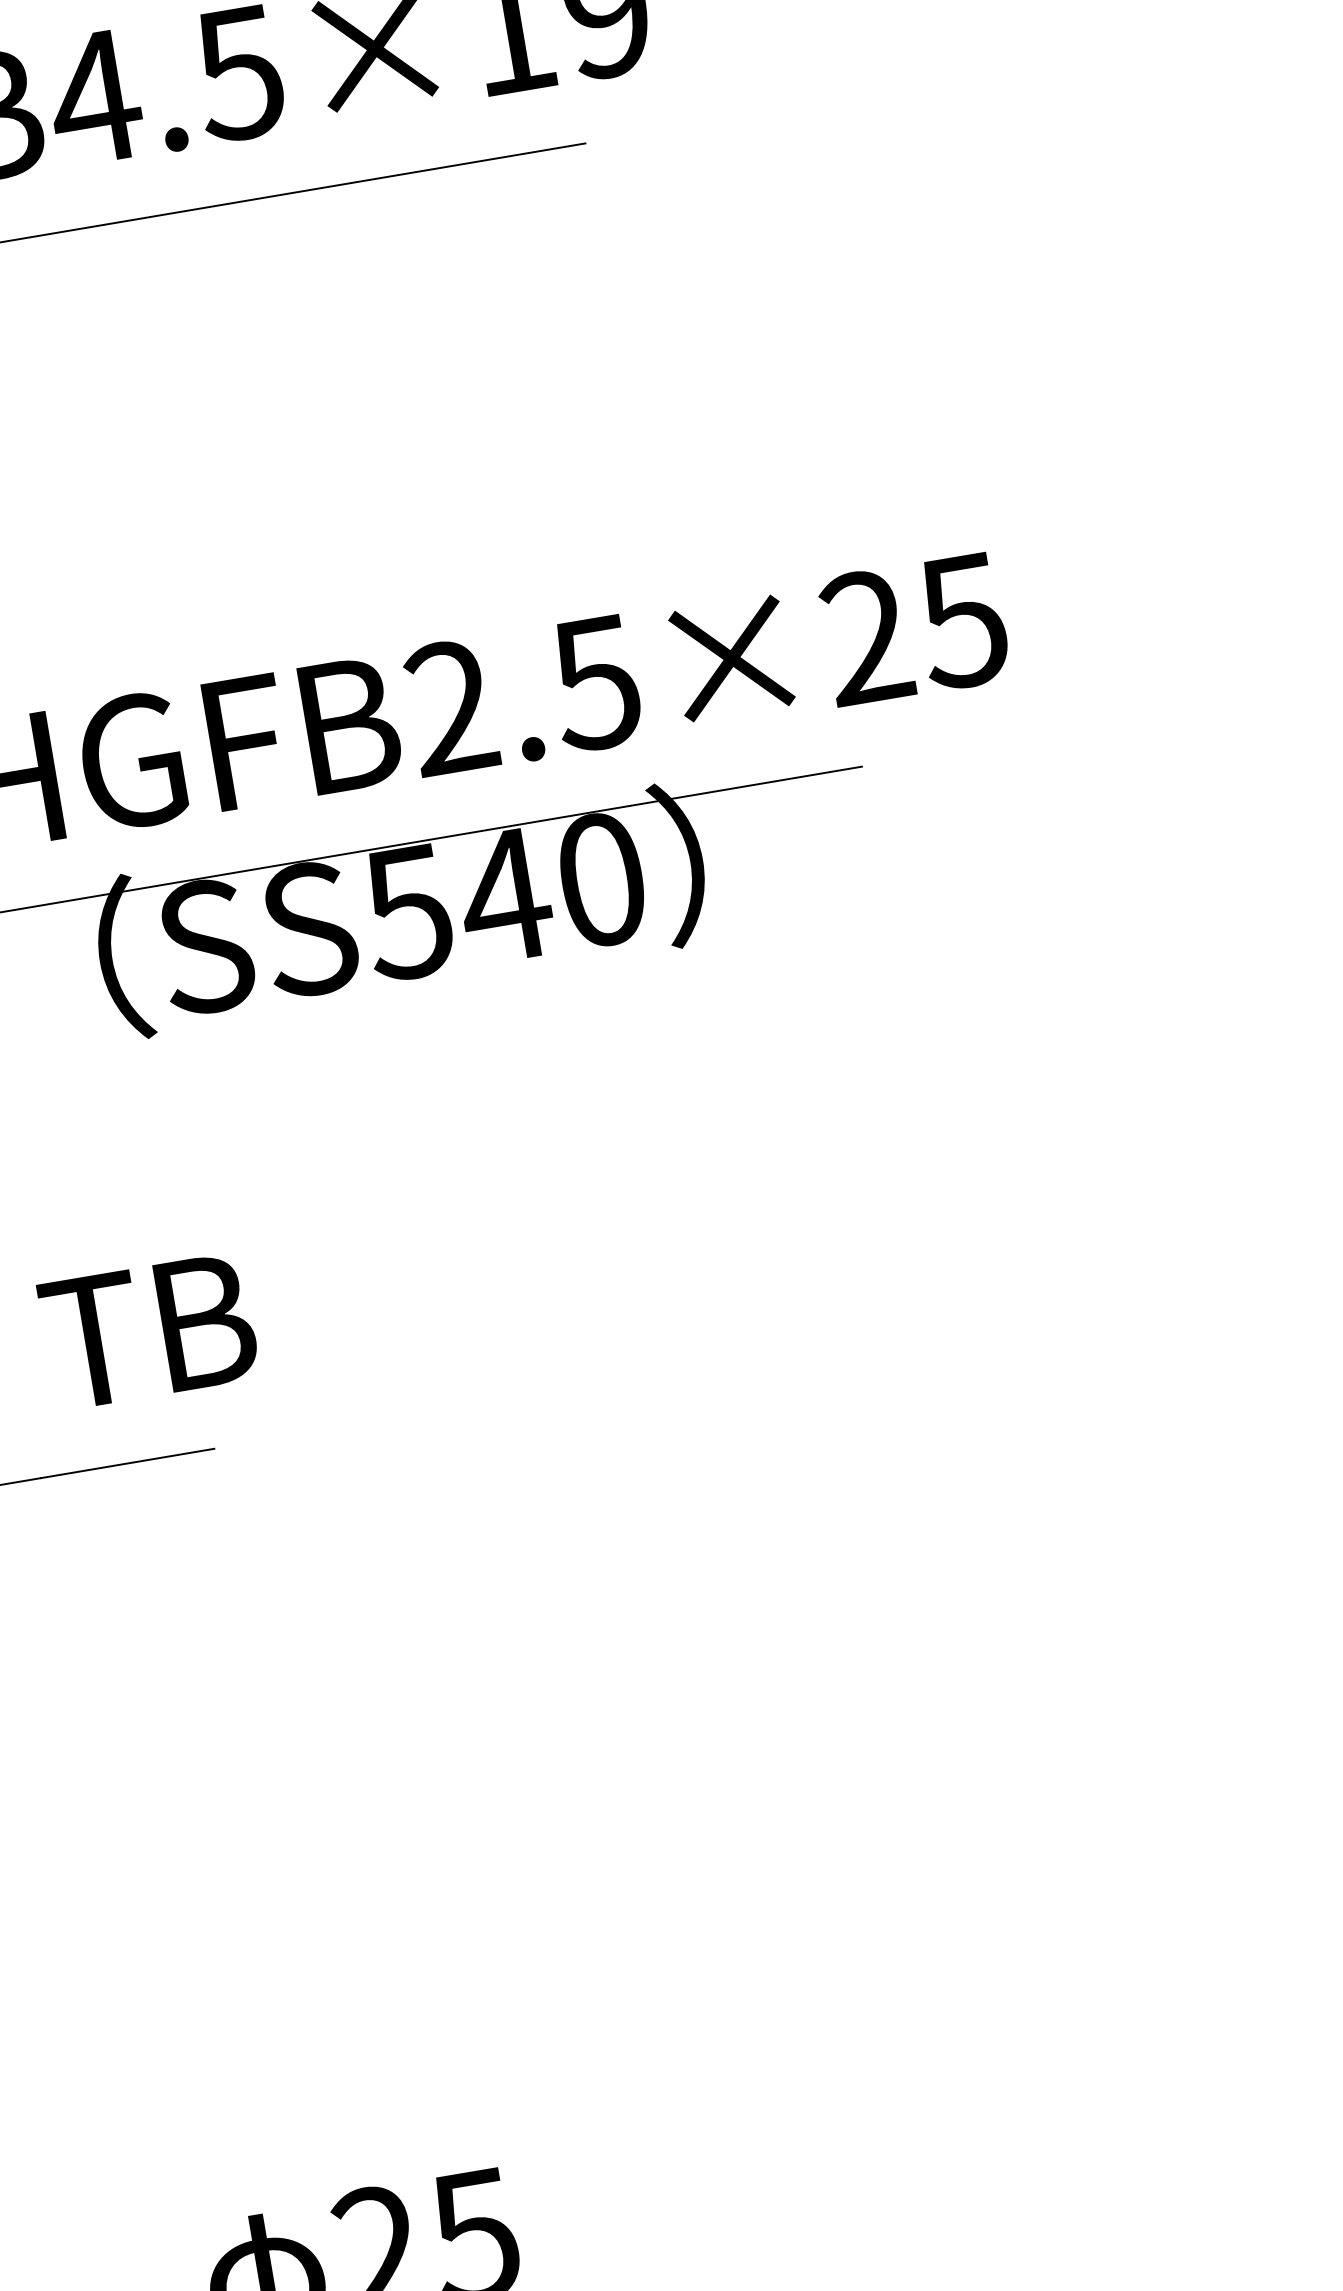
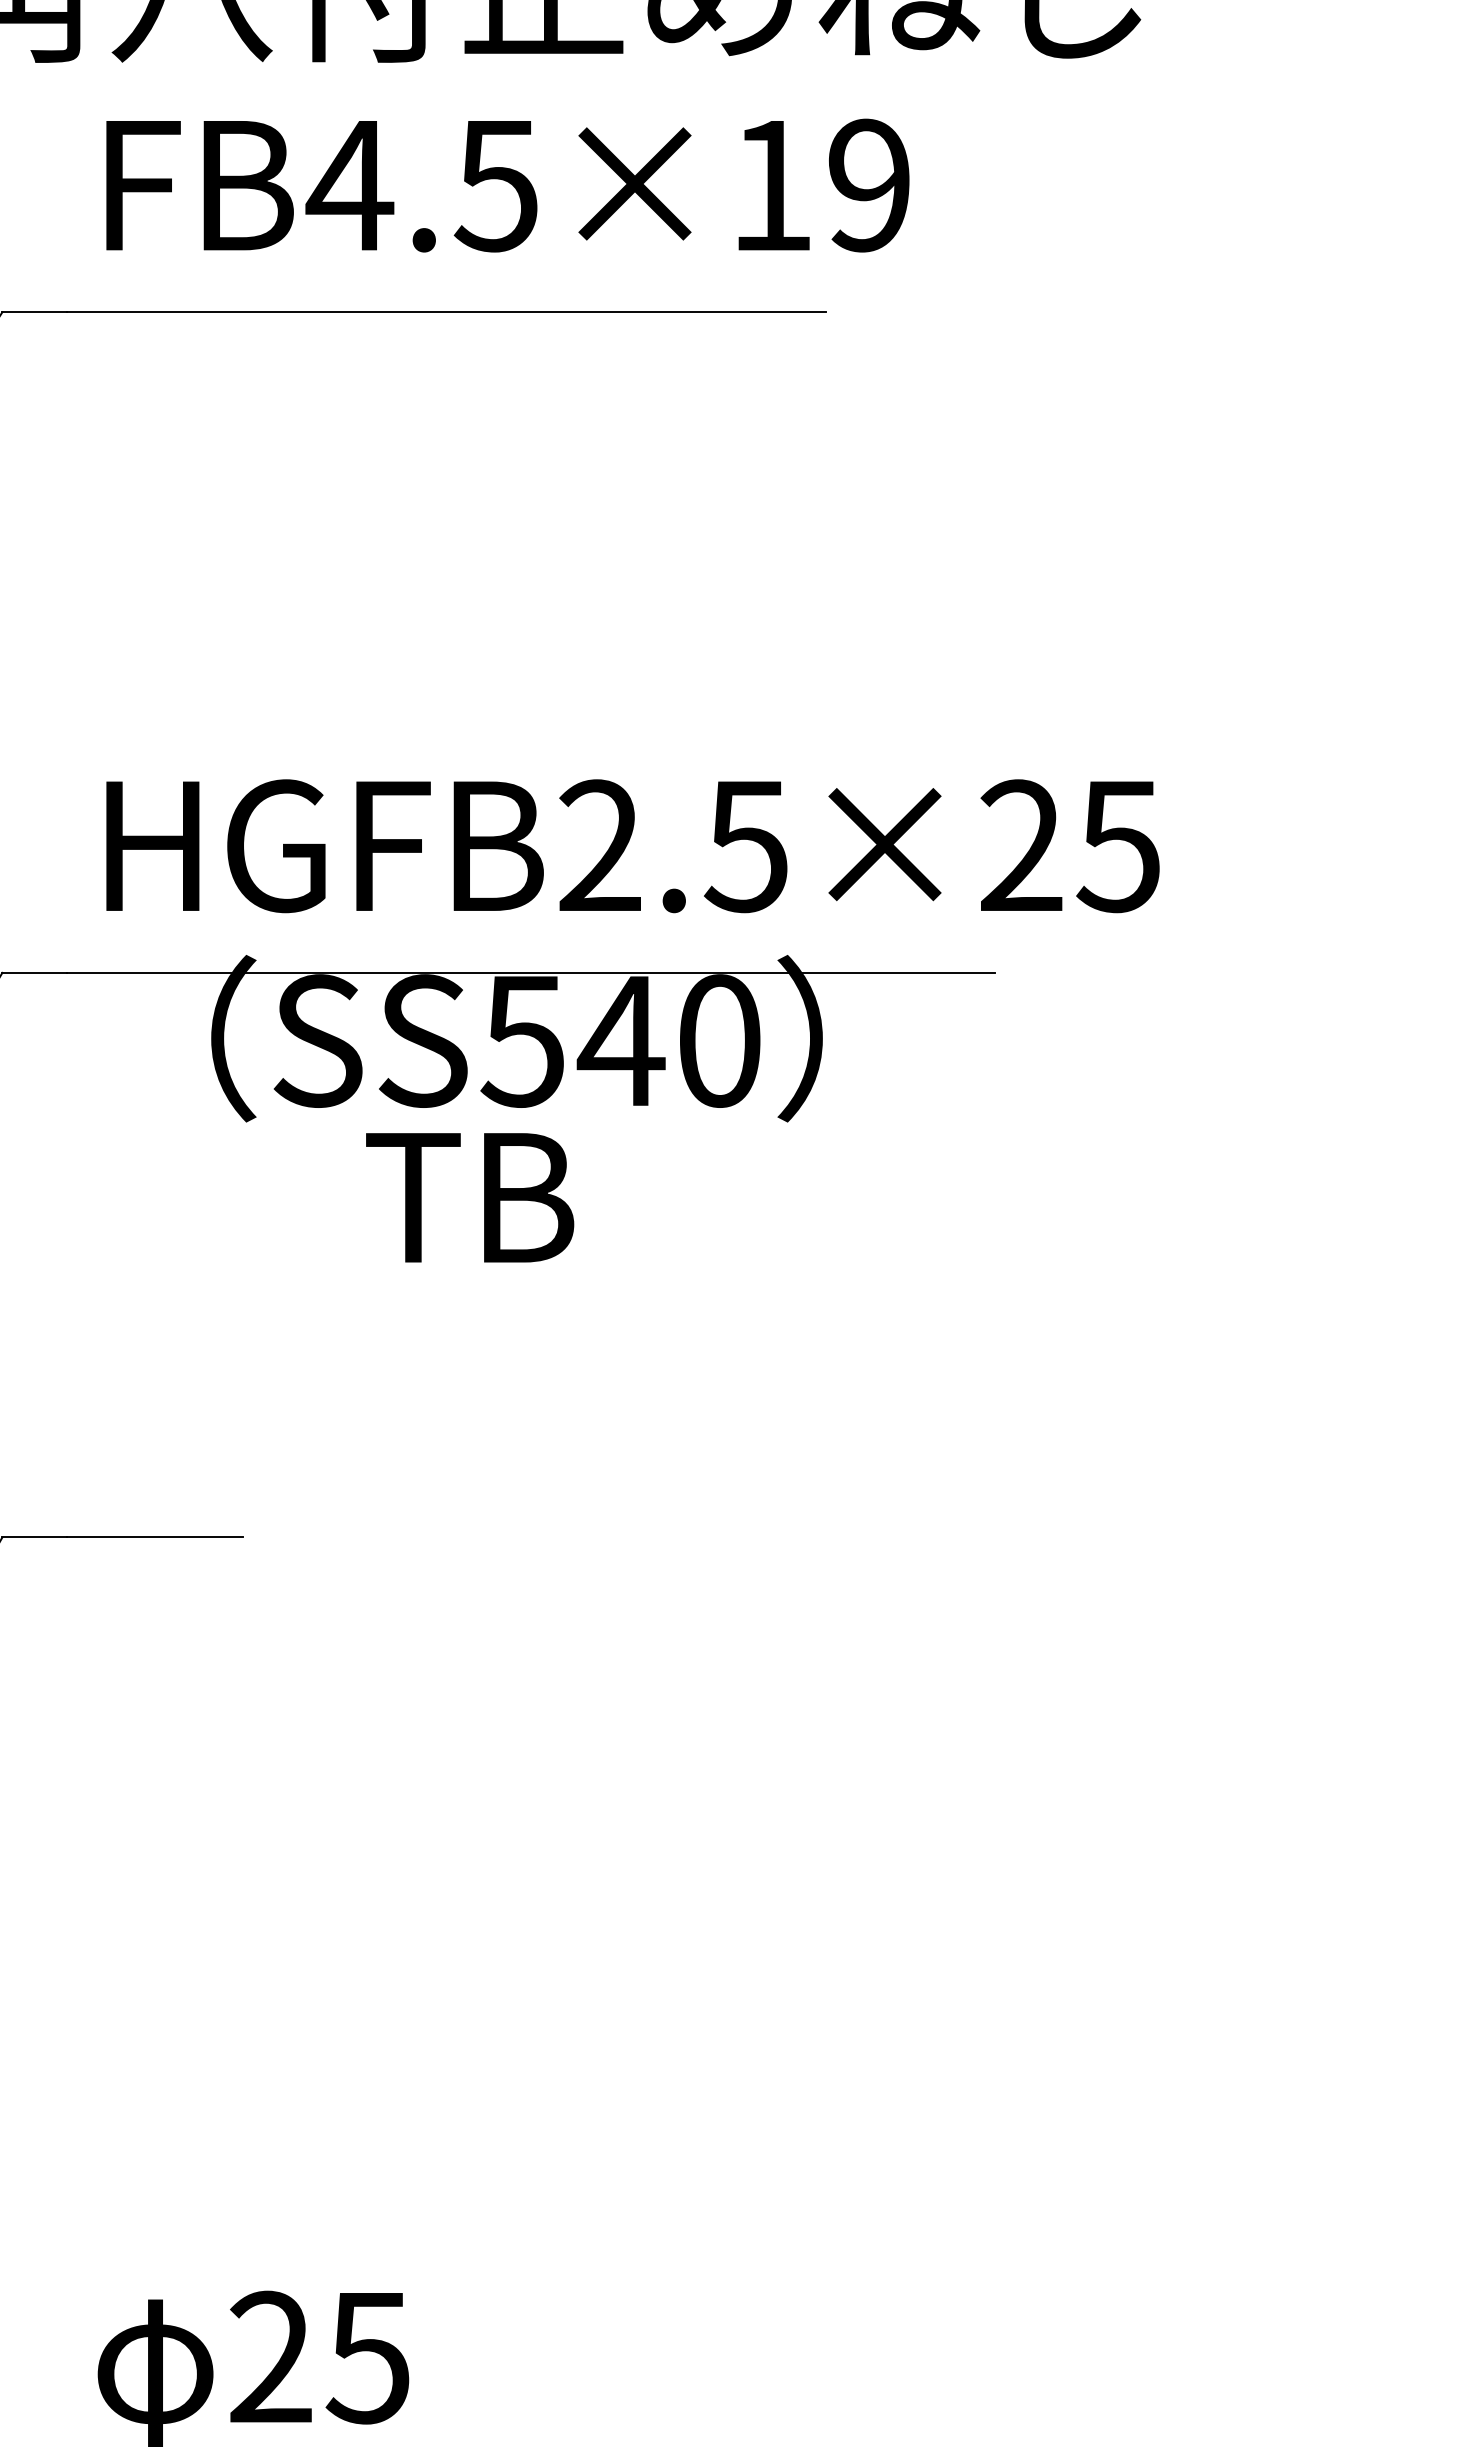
text: (149, 1331) -> (470, 1197), moved

